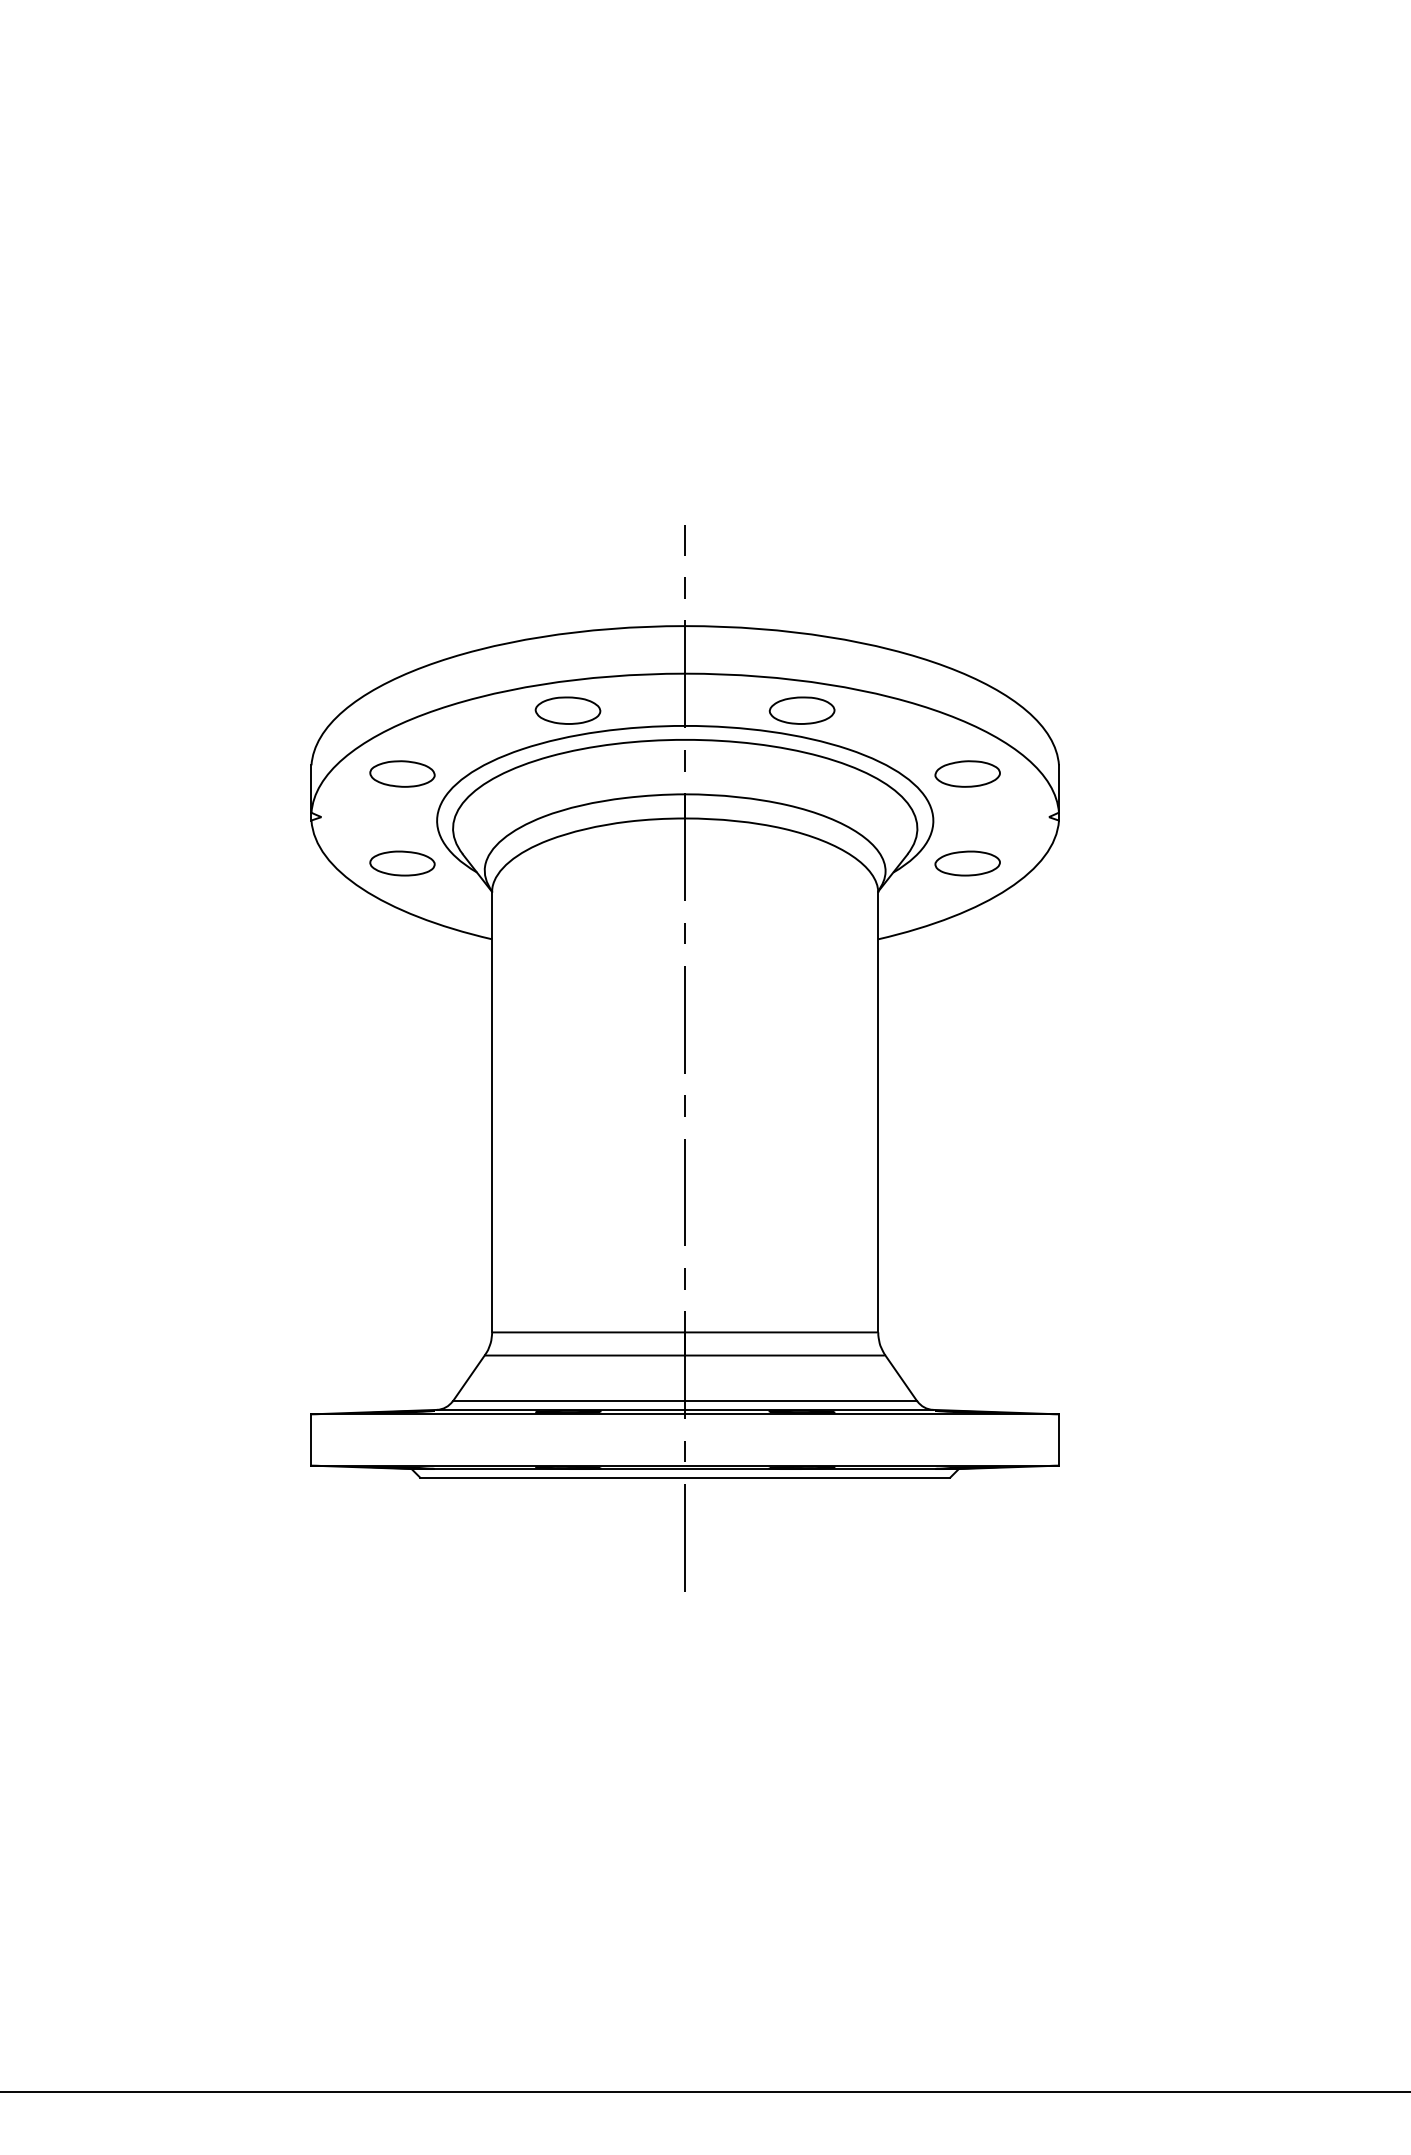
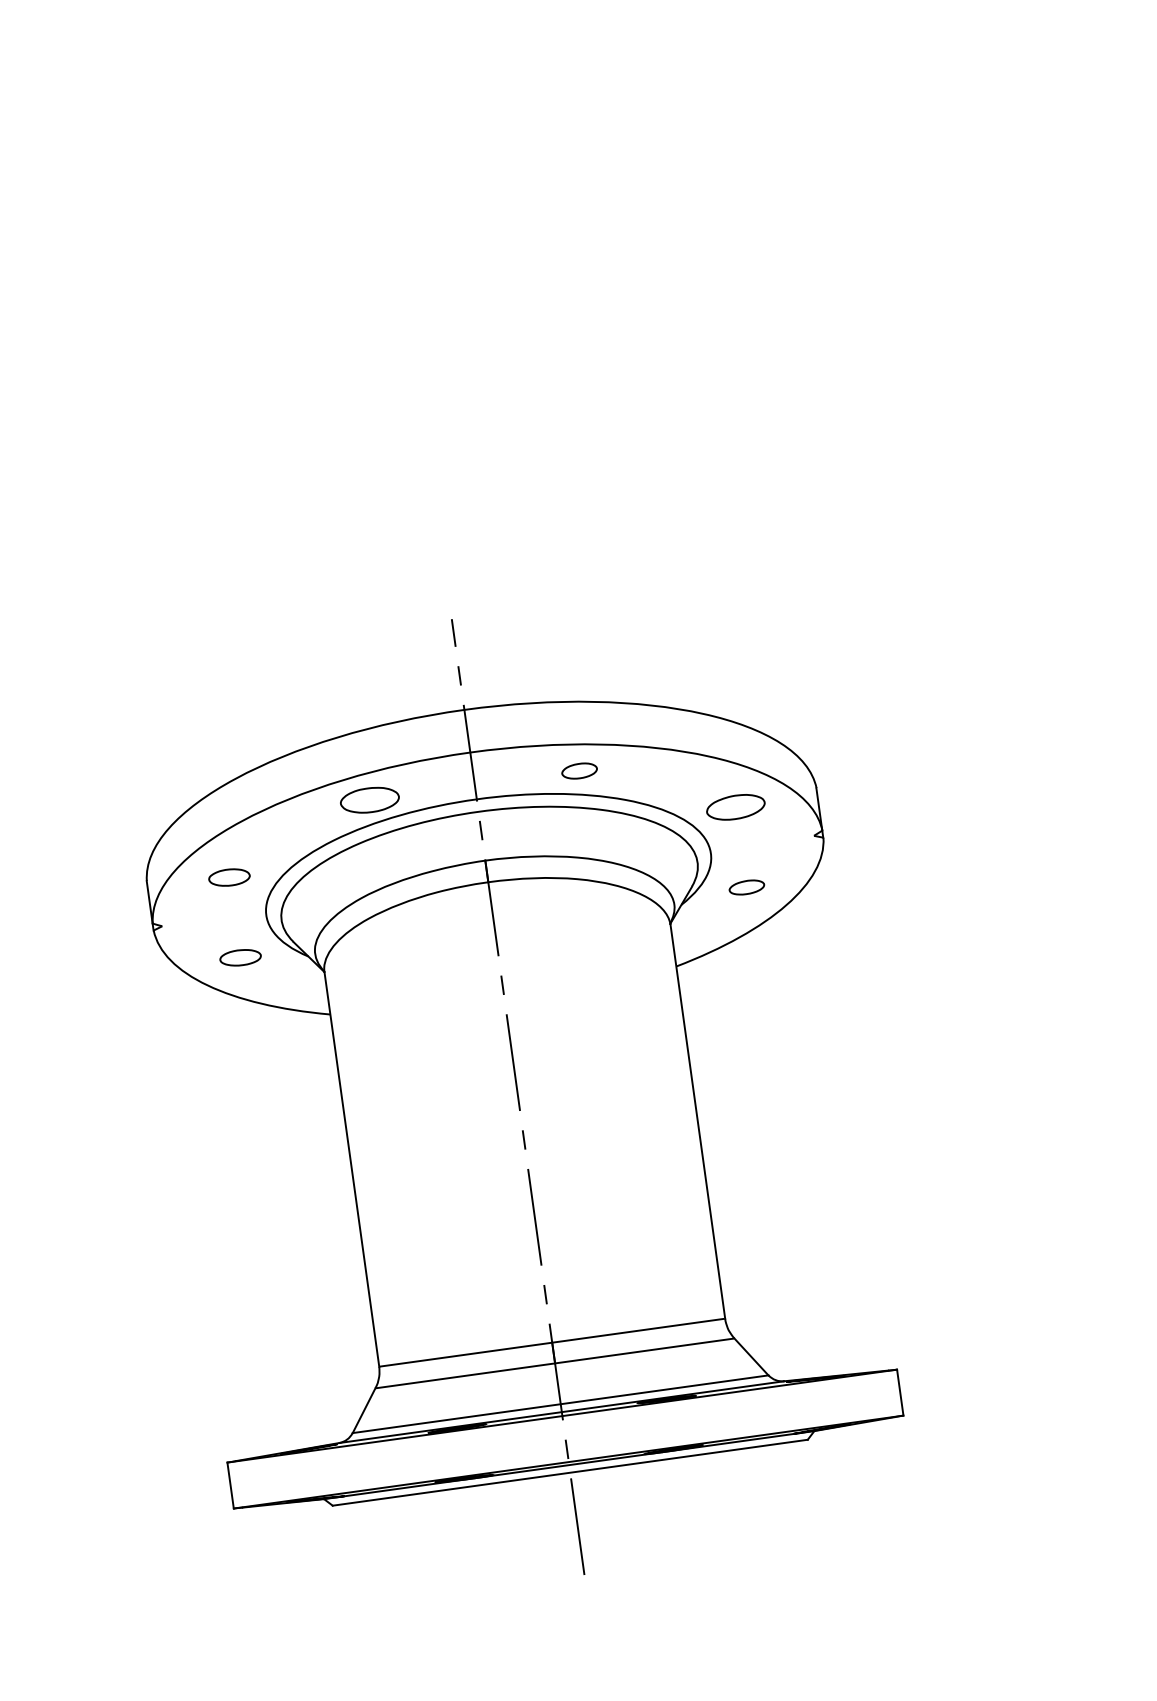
part: (801, 710) -> (579, 771), size x0.6
part: (402, 773) -> (229, 877), size x0.7
part: (402, 863) -> (240, 957), size x0.7
part: (967, 863) -> (746, 887), size x0.6

